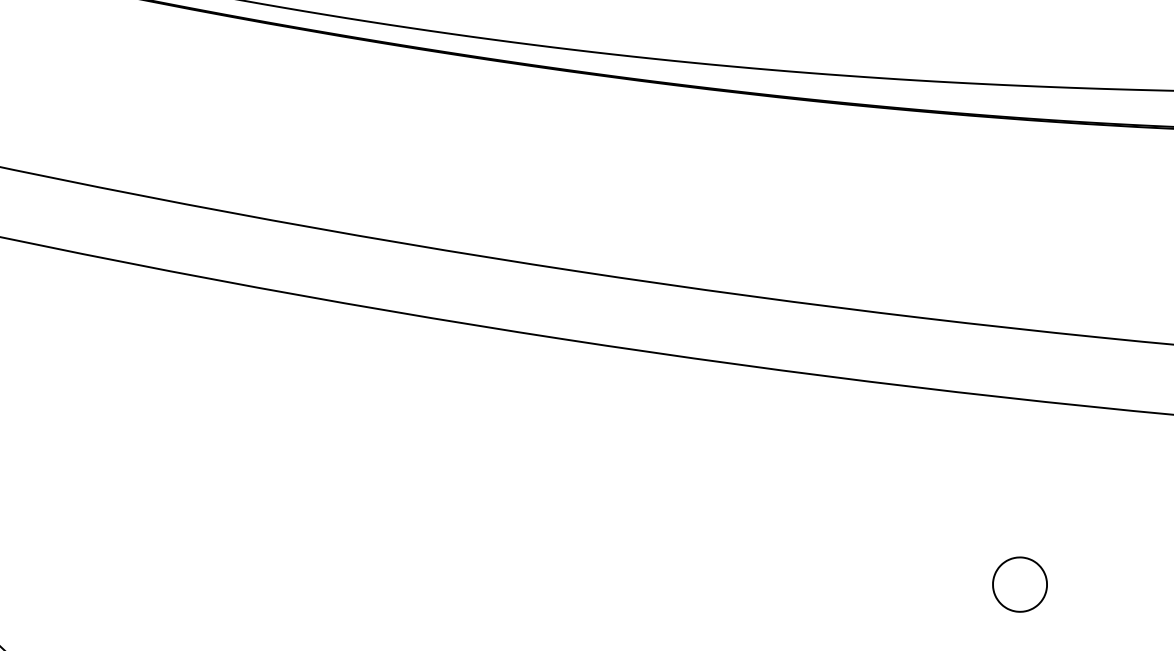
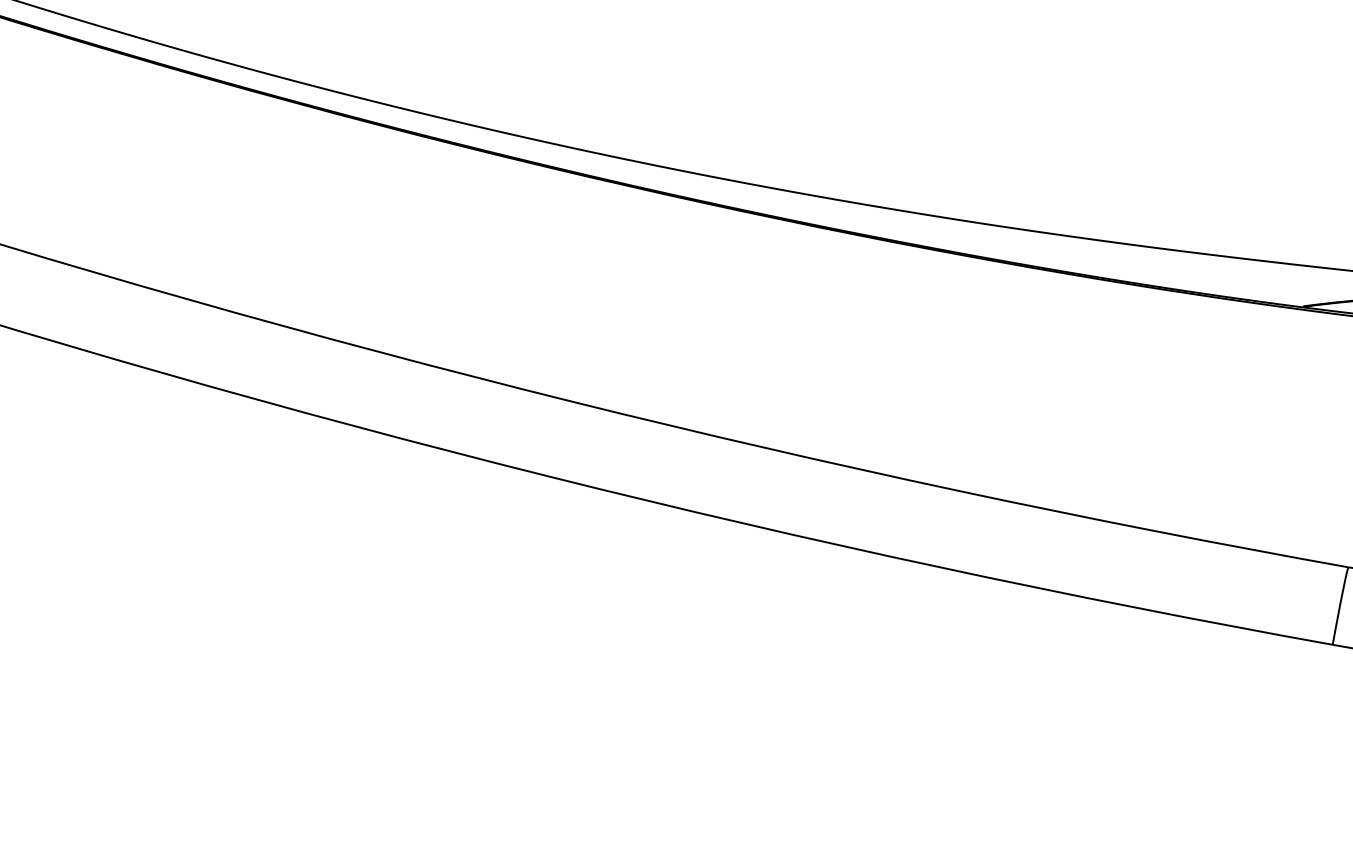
part: (1019, 584) -> (1038, 800), removed

